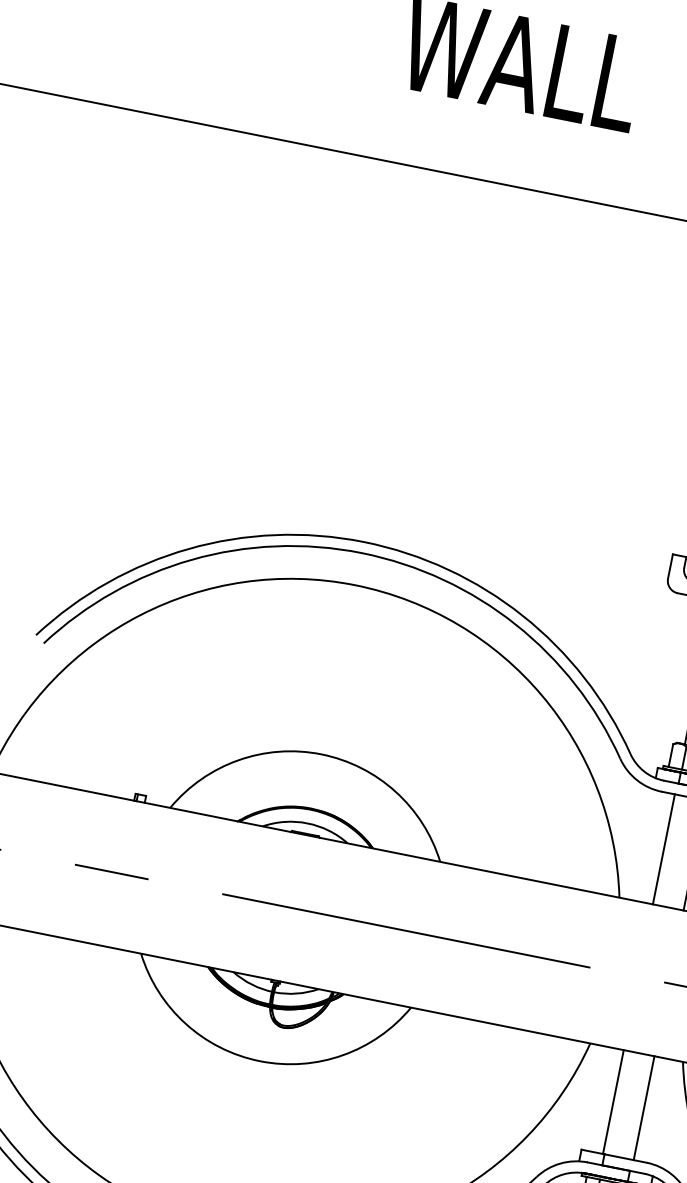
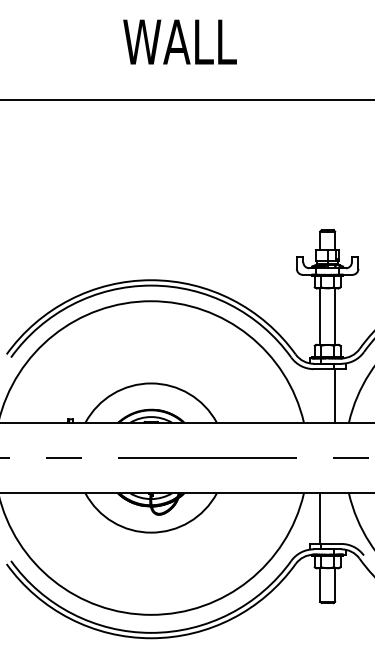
line: (664, 848) -> (320, 395), removed
line: (645, 1107) -> (335, 518), removed

